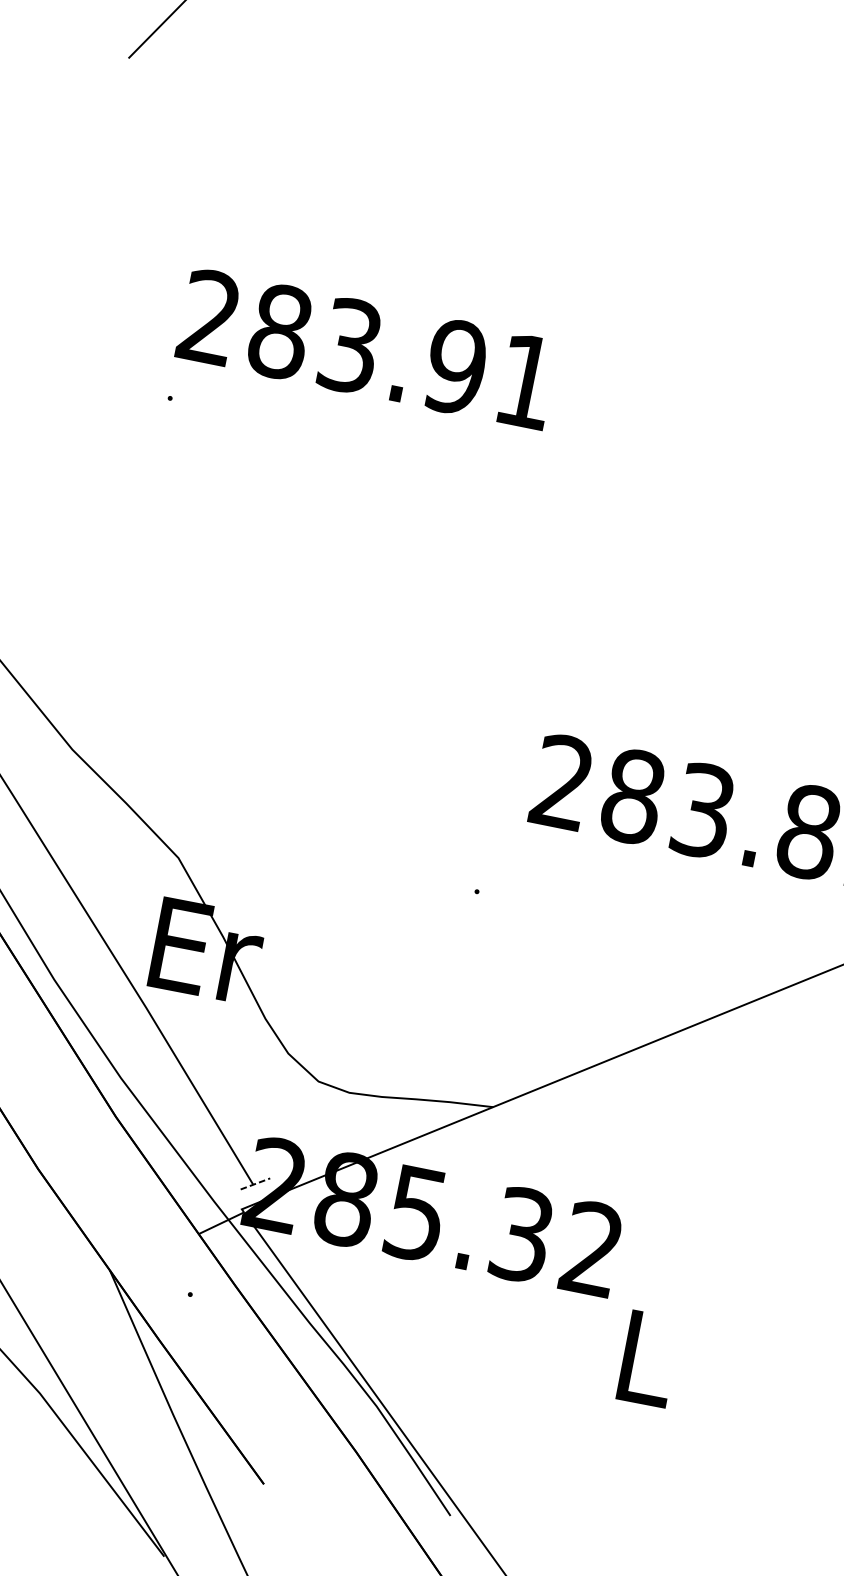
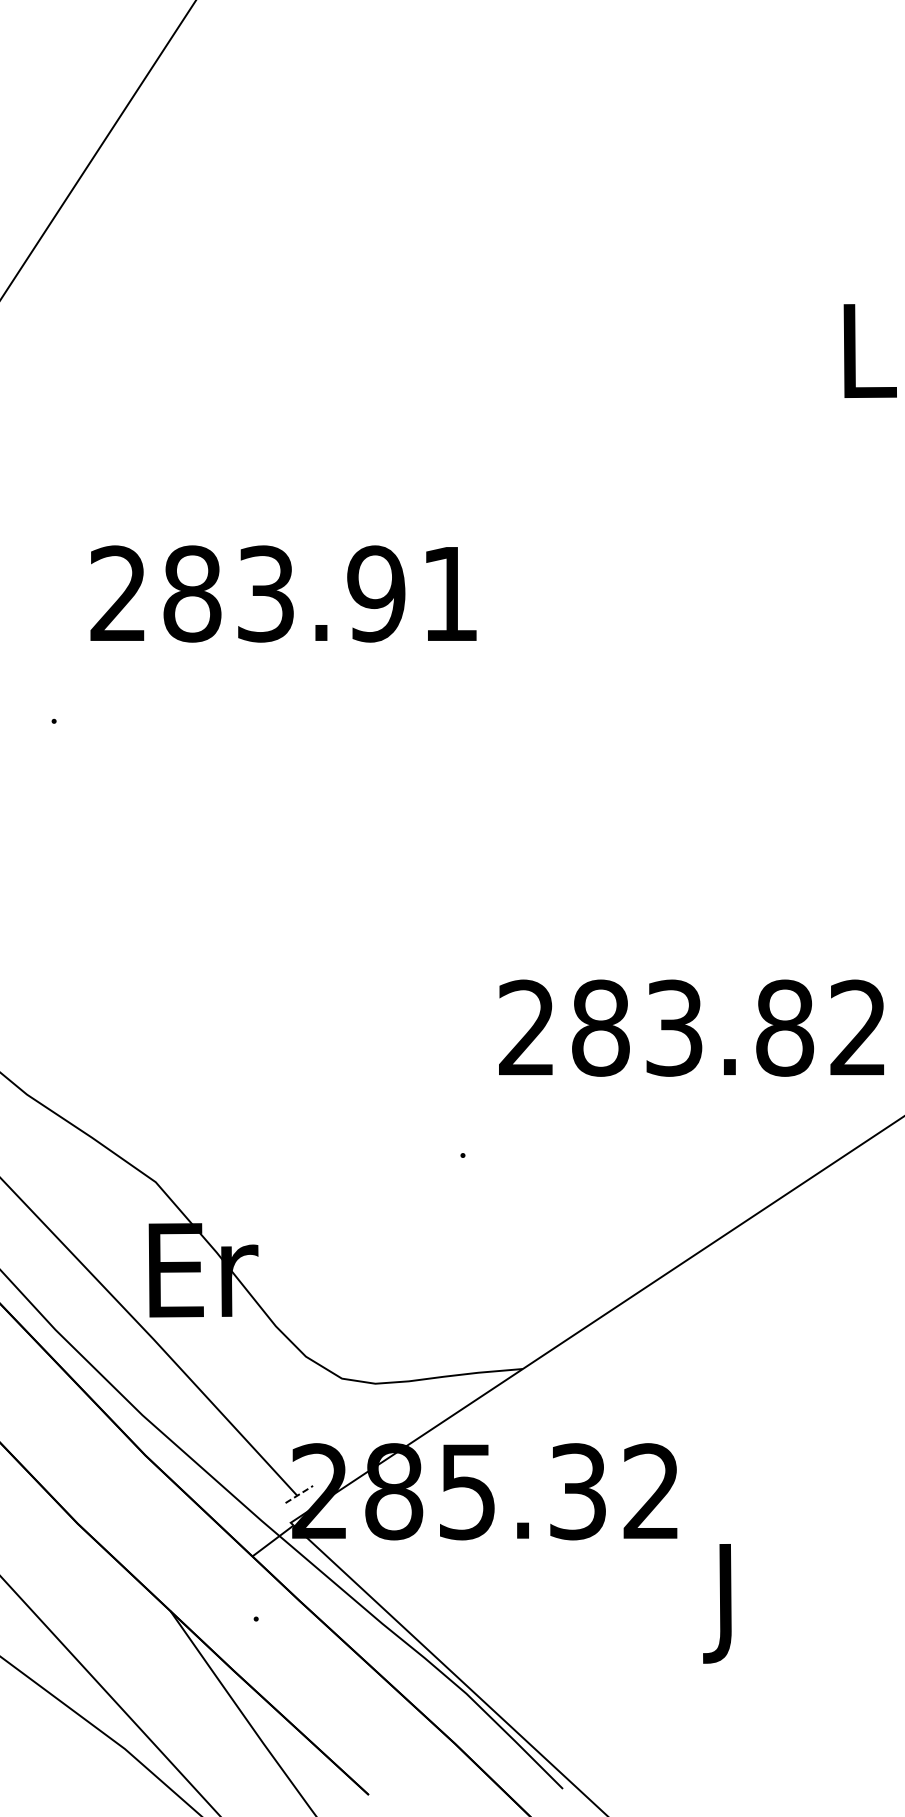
text: (367, 348) -> (283, 593), moved
text: (646, 1371) -> (730, 1603), L -> J

